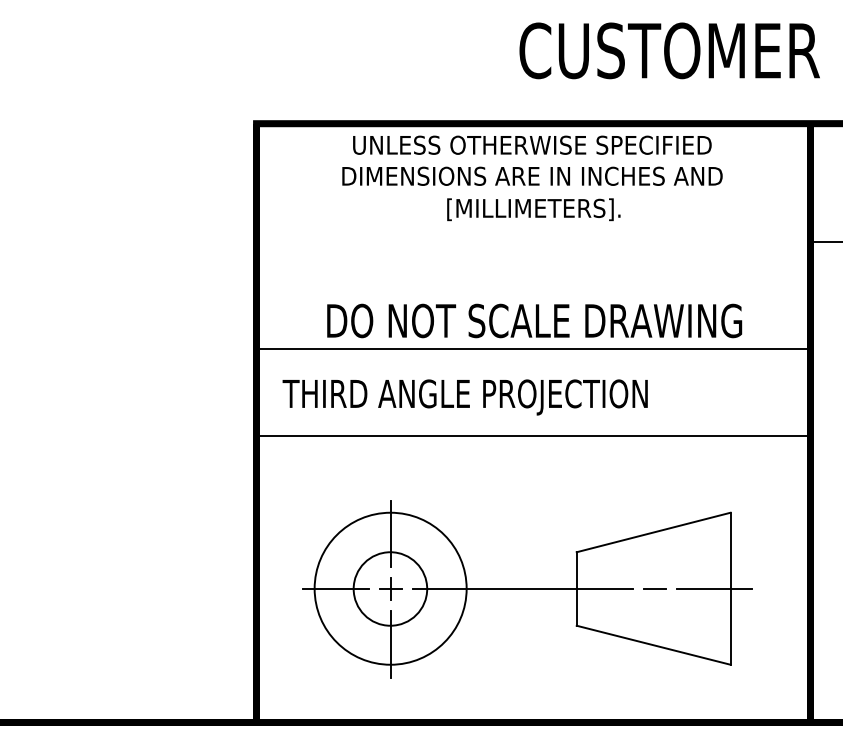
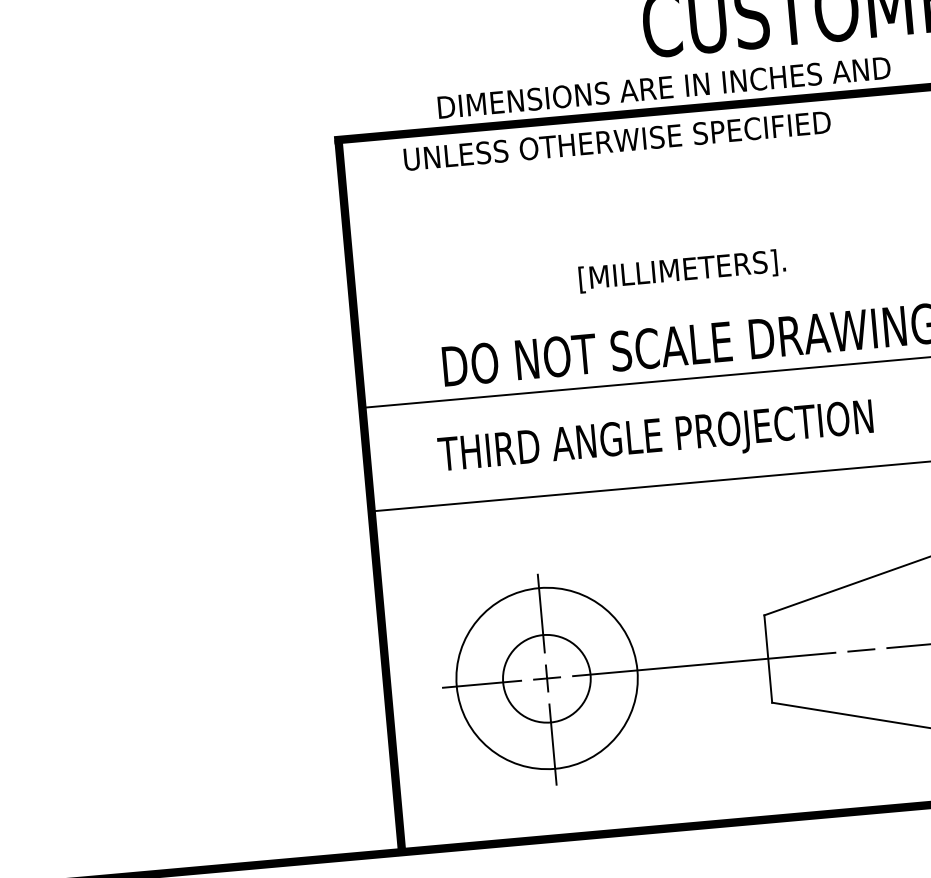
text: (532, 144) -> (617, 140), moved
text: (532, 175) -> (664, 86), moved
text: (533, 209) -> (681, 270), moved
text: (464, 397) -> (654, 439), moved

